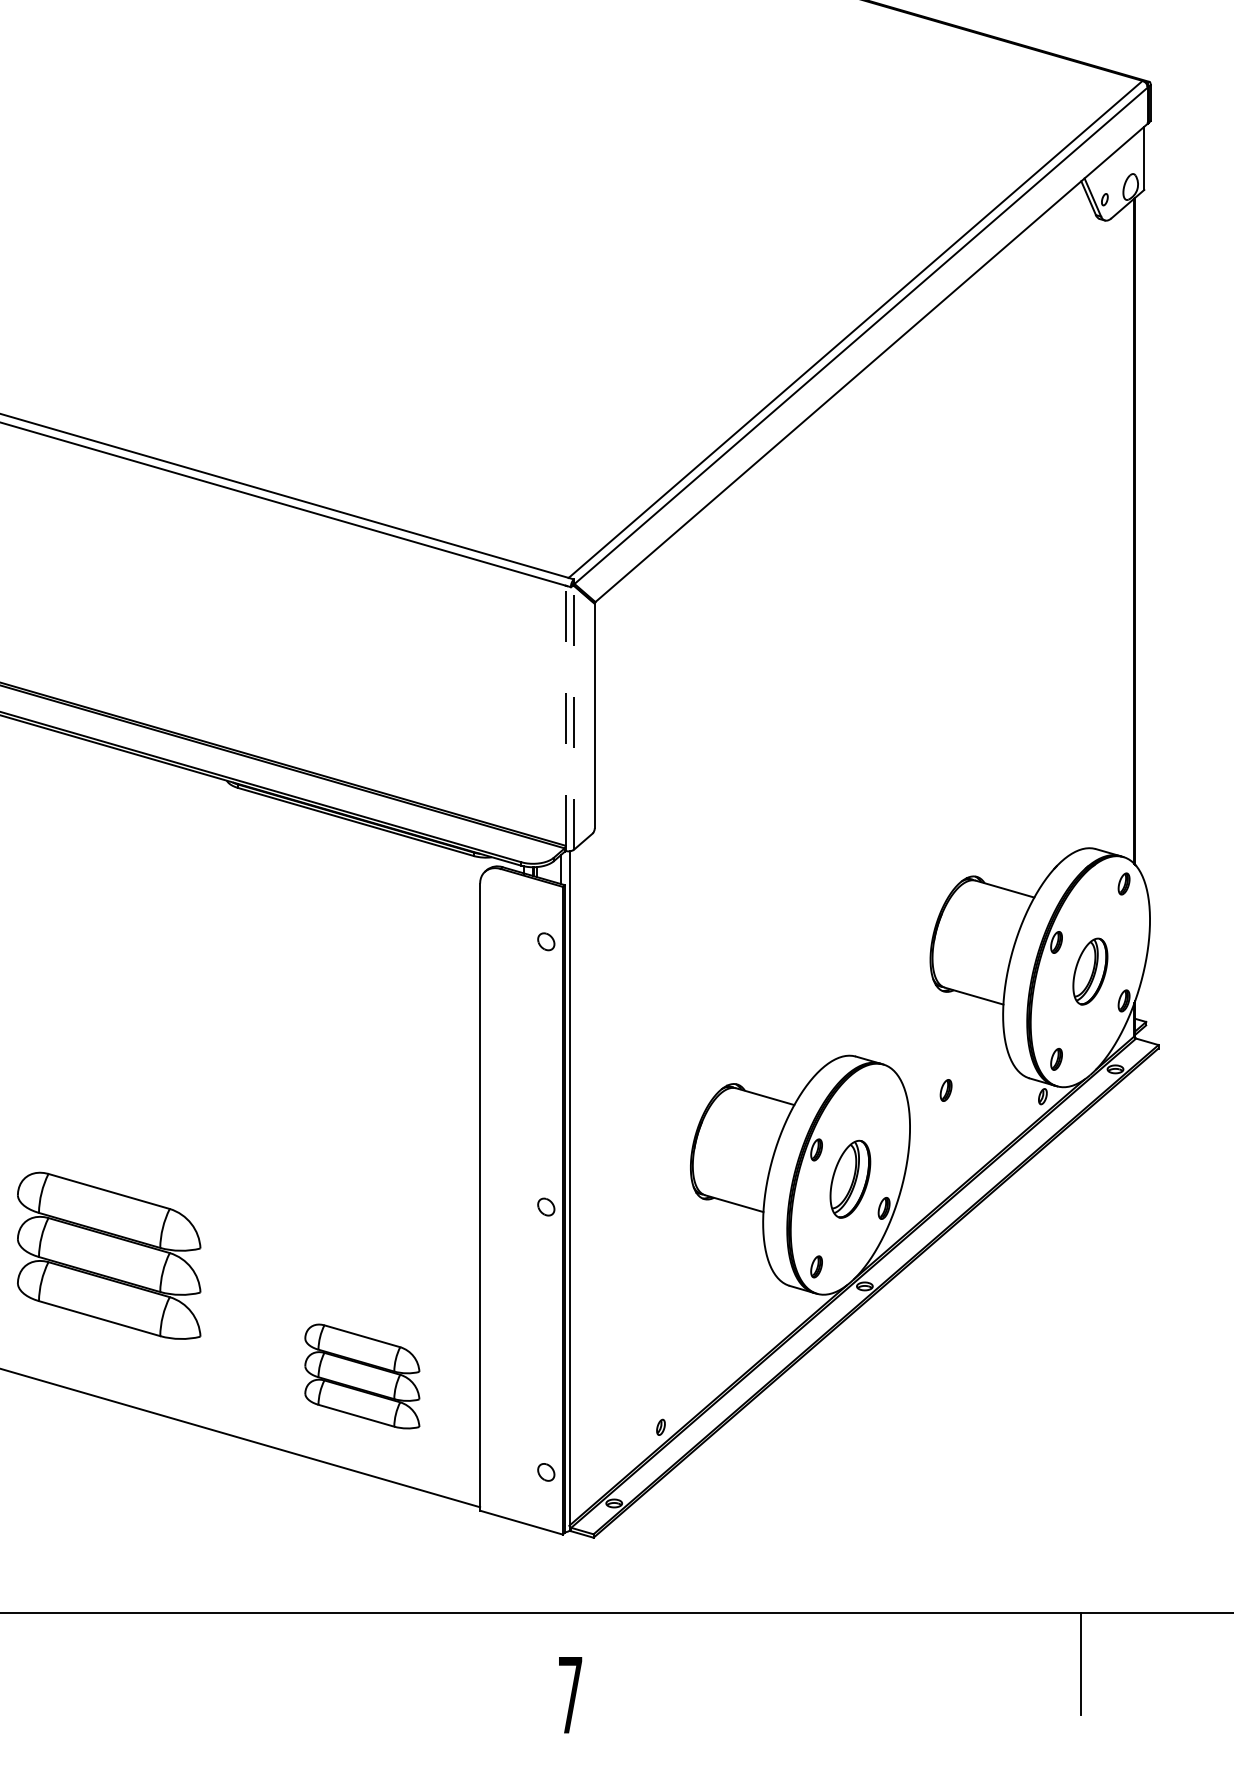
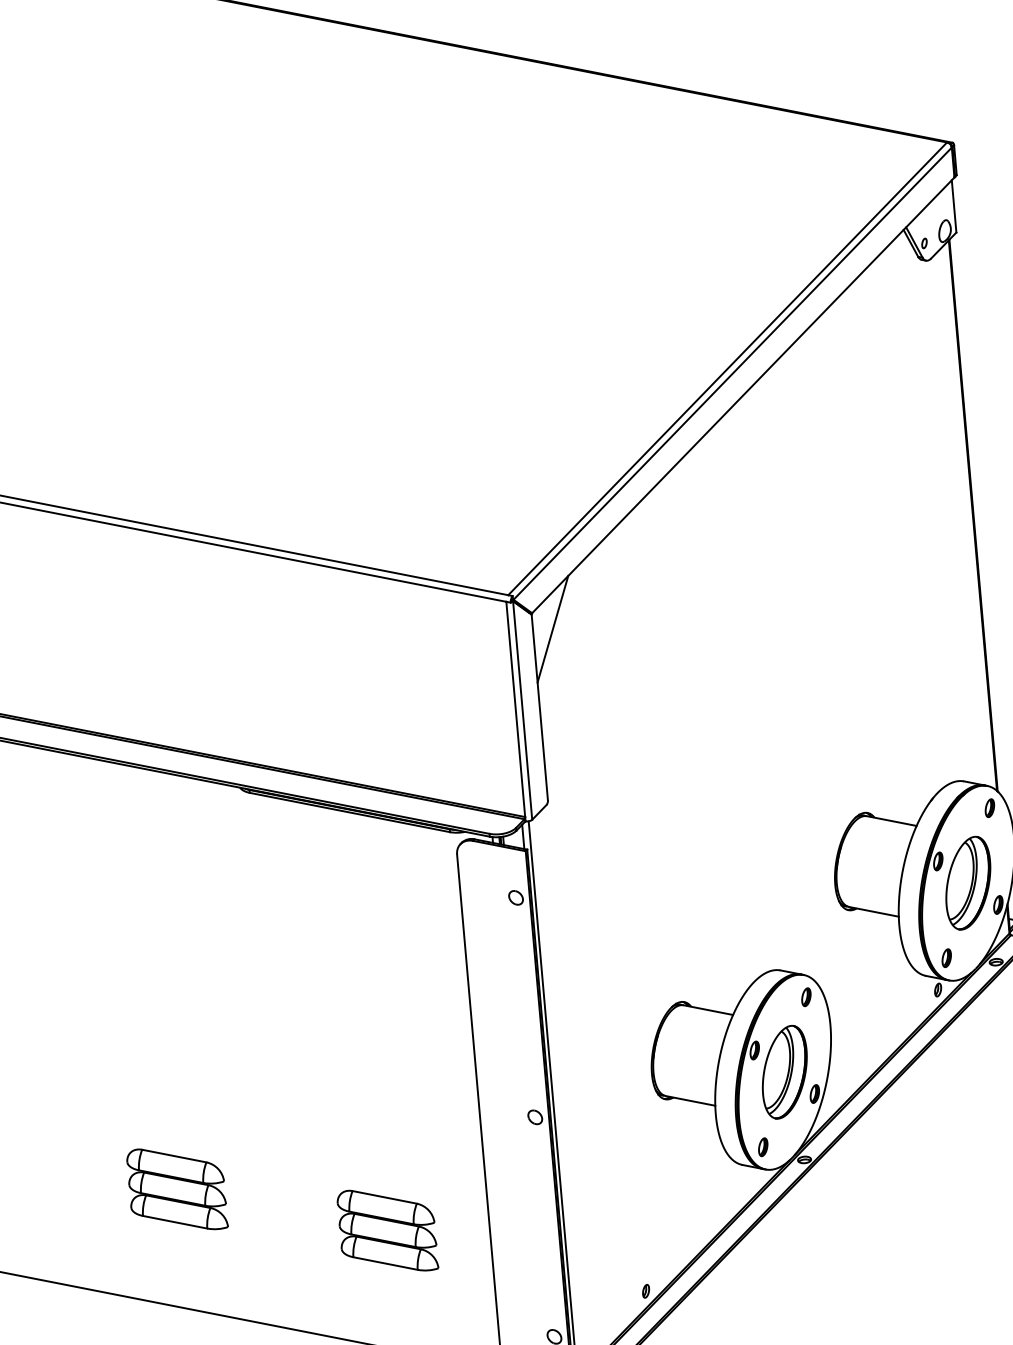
line: (618, 623) -> (552, 629), added
line: (565, 715) -> (515, 709), dashed -> solid
line: (573, 717) -> (522, 710), dashed -> solid
part: (1090, 971) -> (968, 883), size x1.67
part: (945, 1090) -> (805, 997), moved
part: (850, 1179) -> (784, 1072), size x1.43
part: (109, 1255) -> (177, 1189), size x0.62
part: (362, 1376) -> (387, 1230), moved

